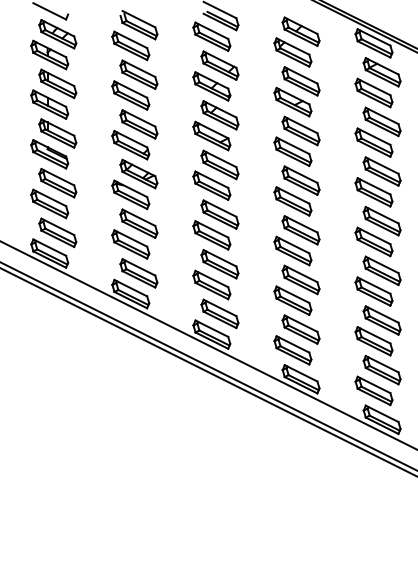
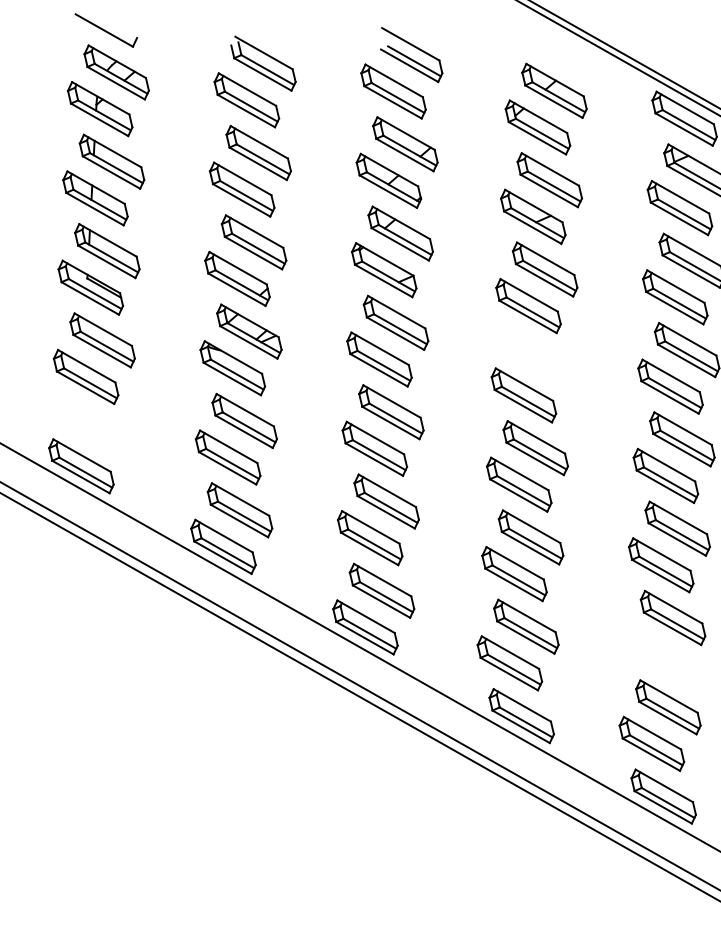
part: (300, 180) -> (539, 358), removed
part: (57, 232) -> (97, 429), removed
part: (373, 341) -> (655, 654), removed

